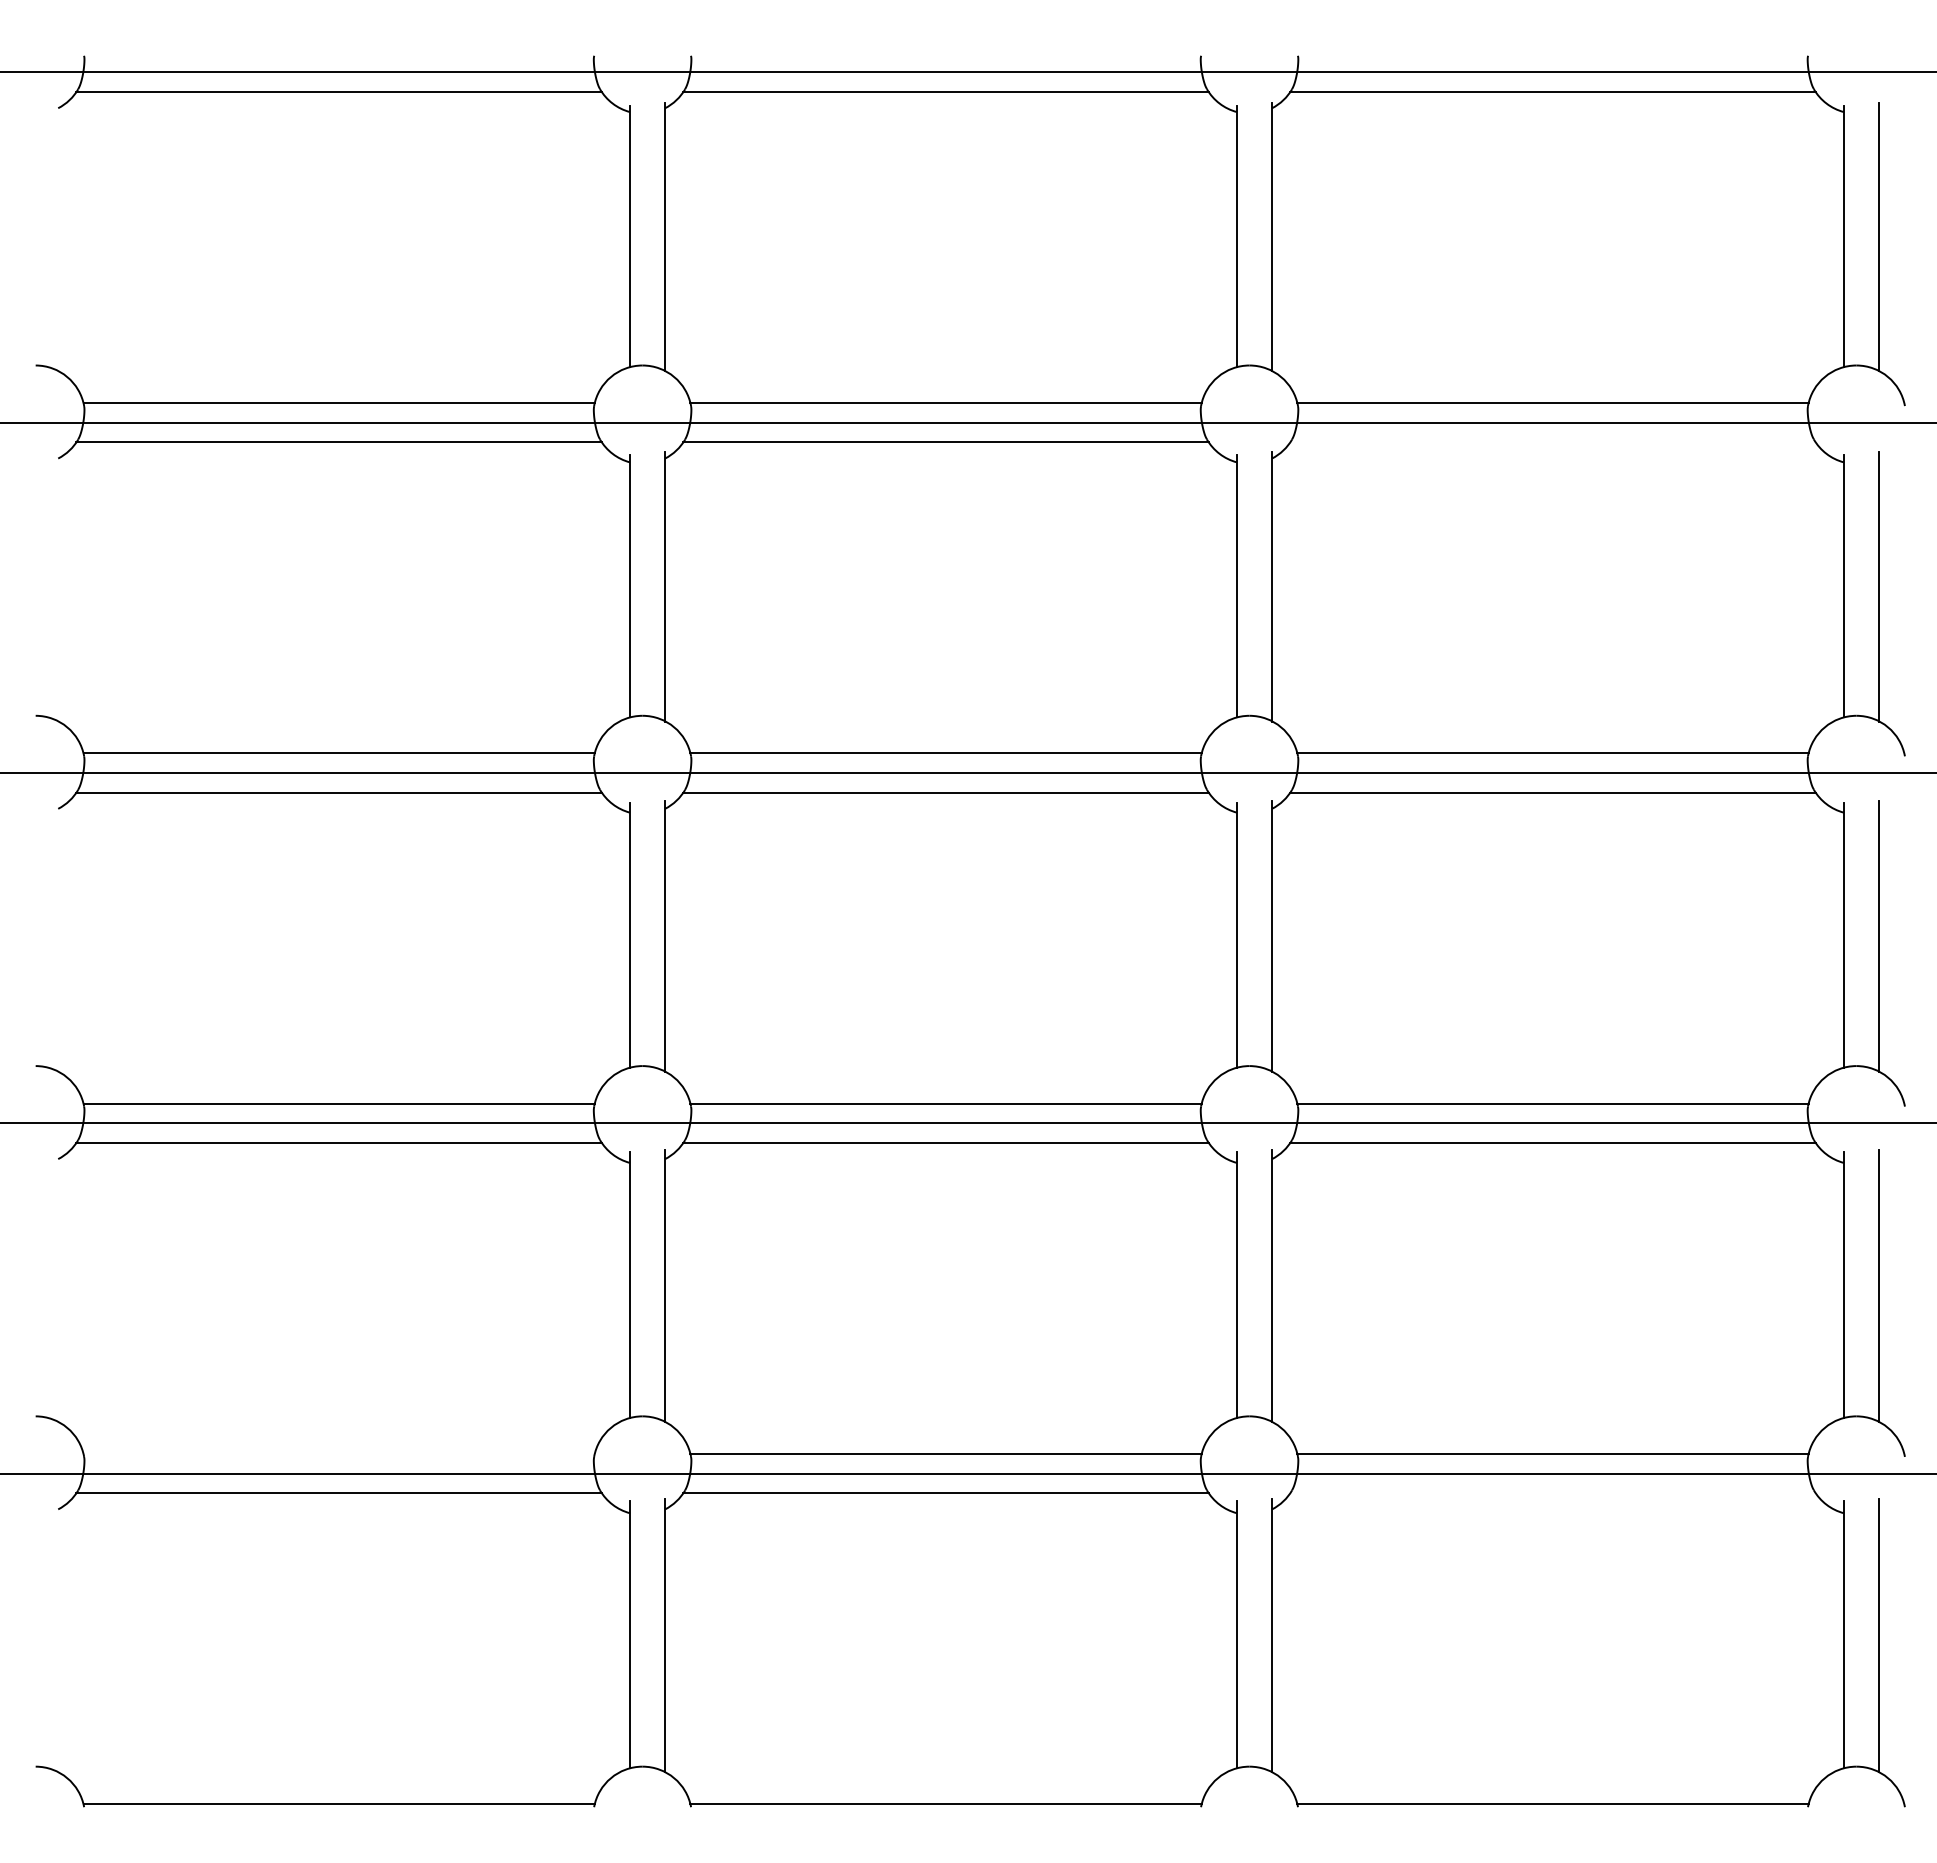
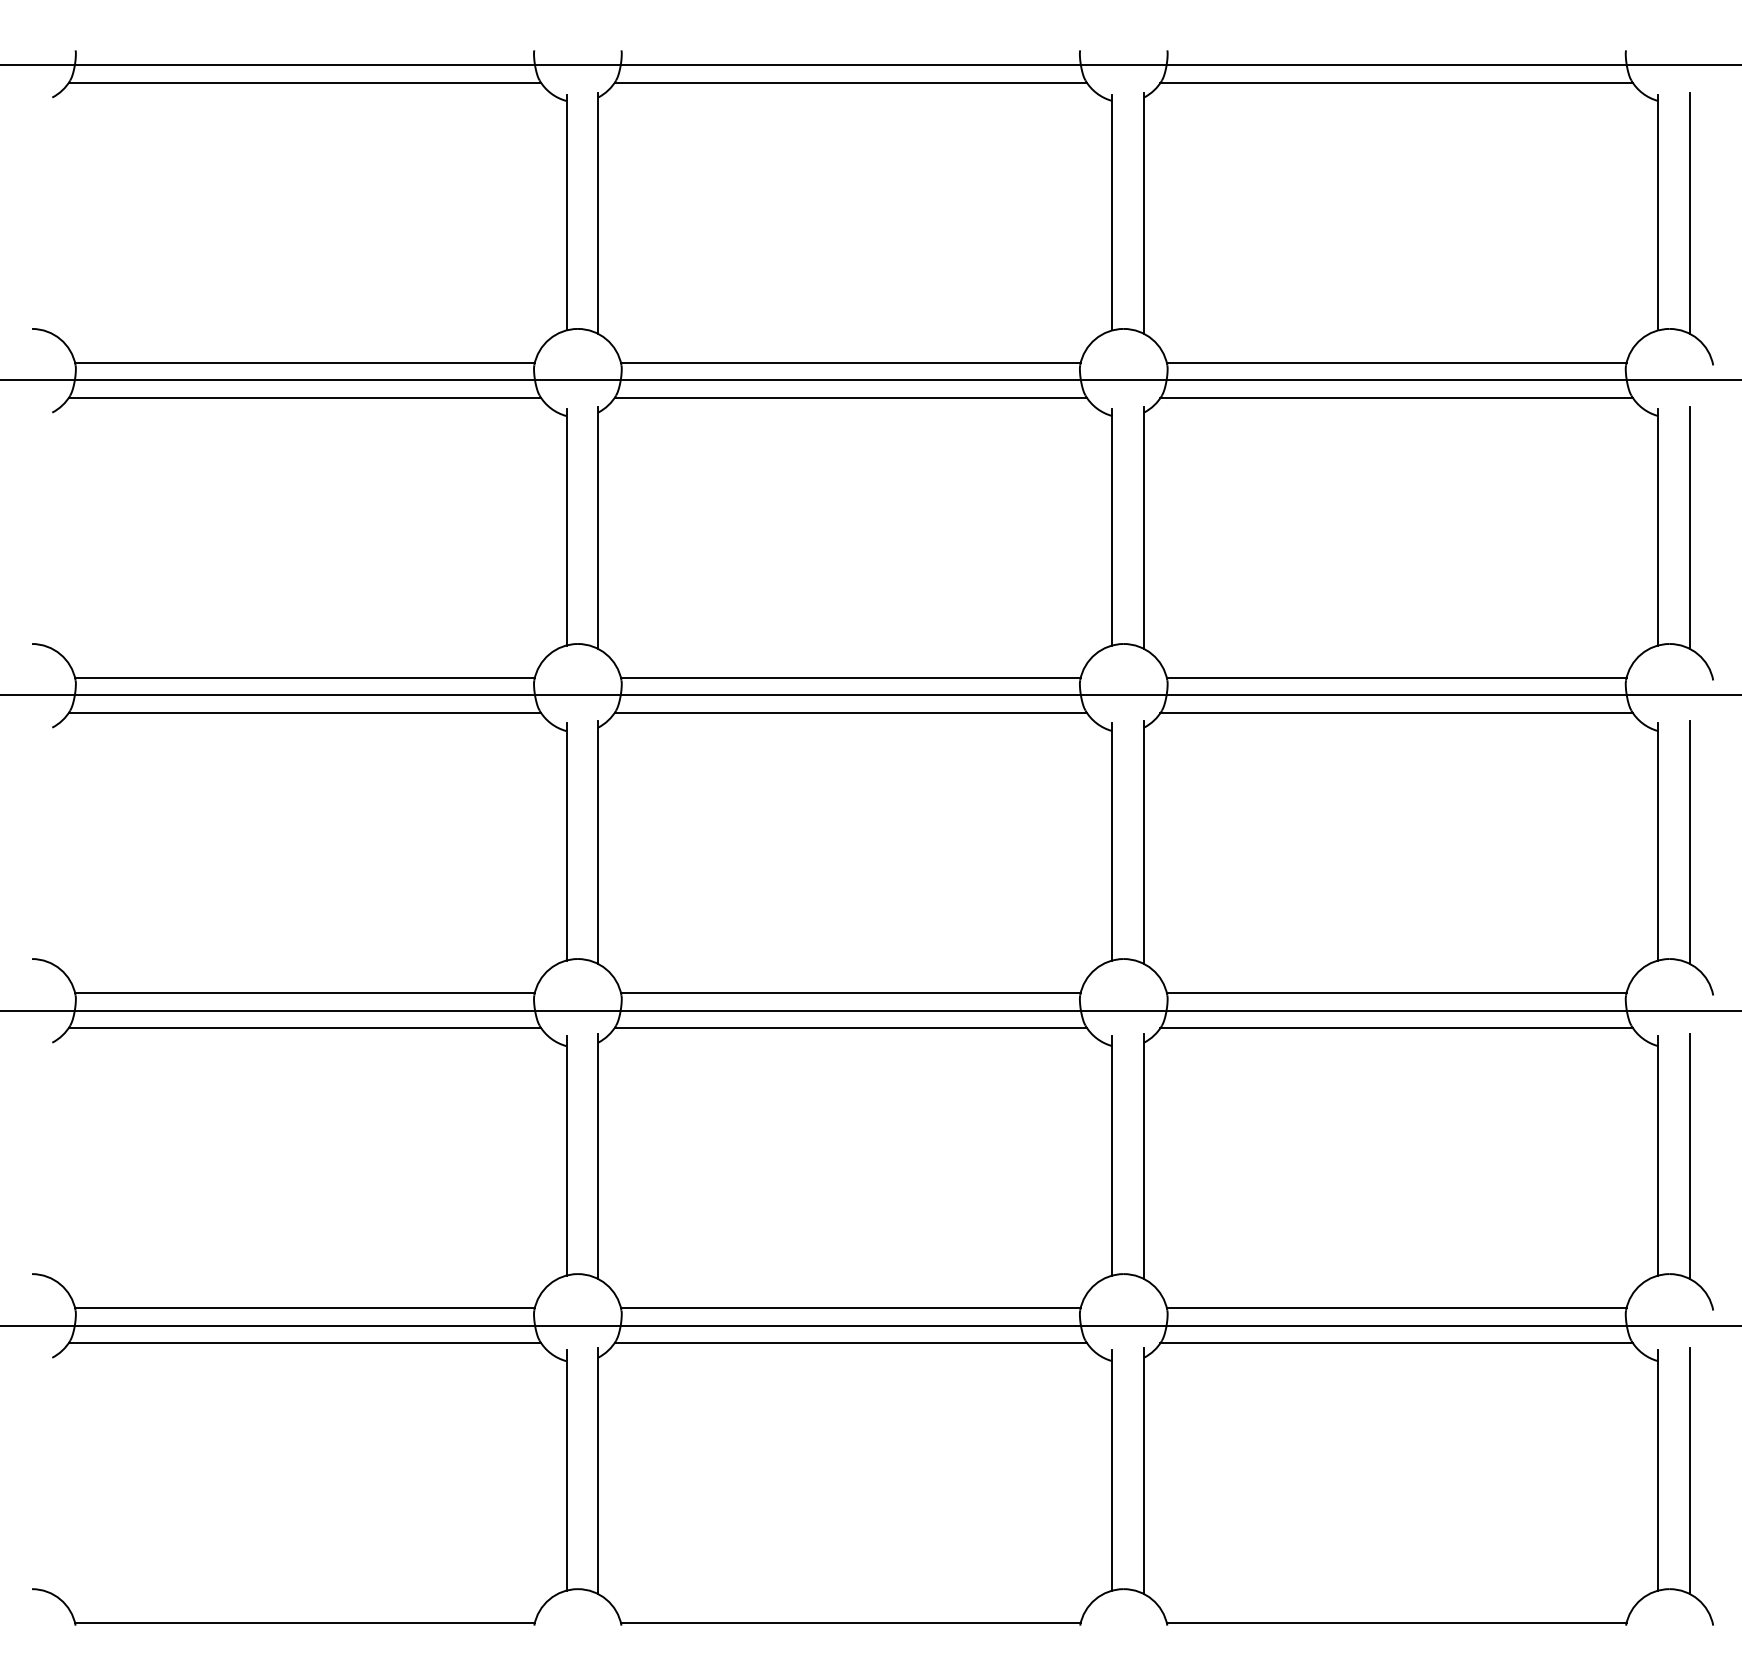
line: (1552, 442) -> (1396, 398), added
line: (338, 1453) -> (304, 1307), added
line: (1552, 1493) -> (1396, 1343), added

